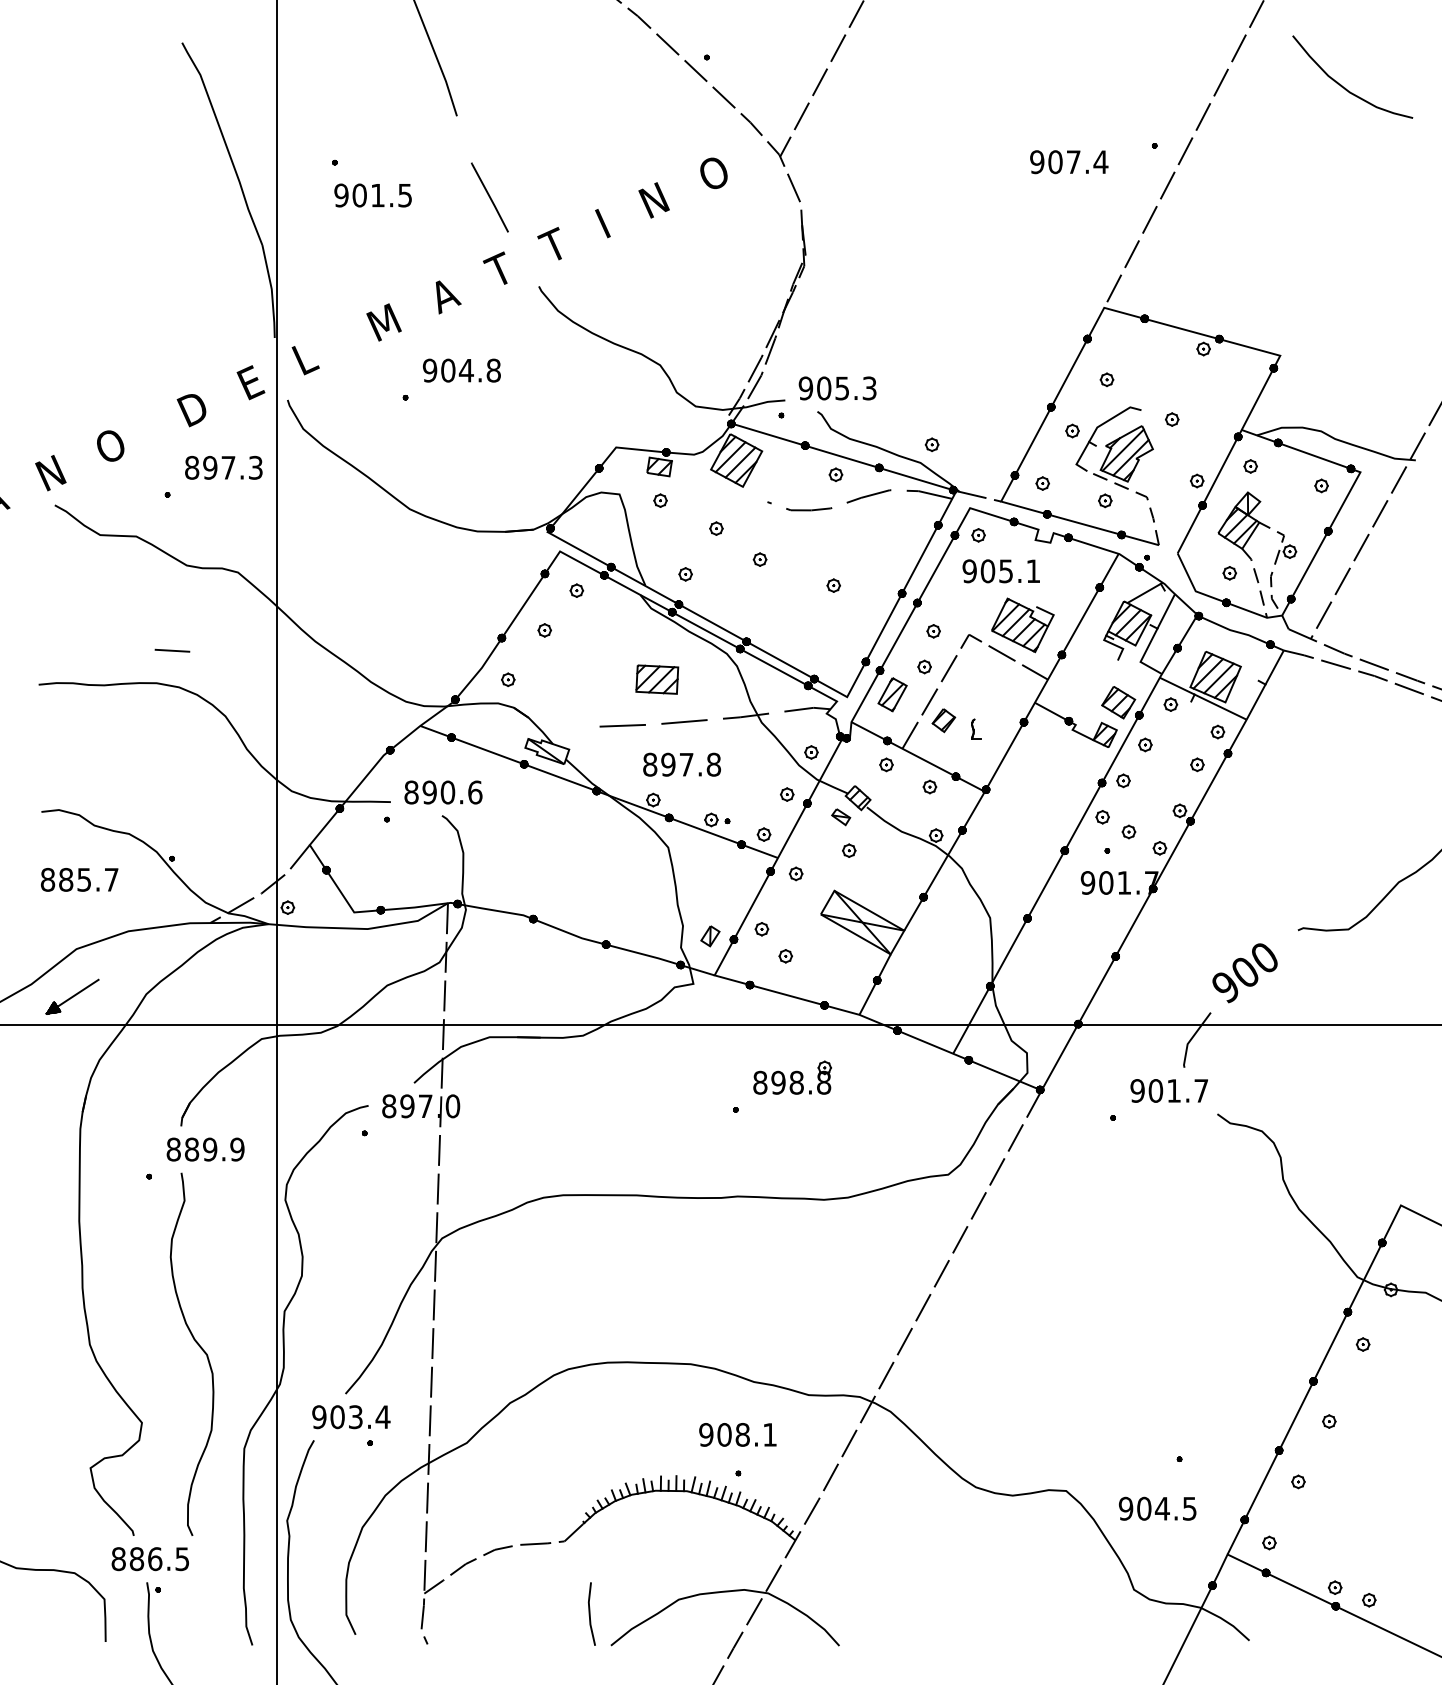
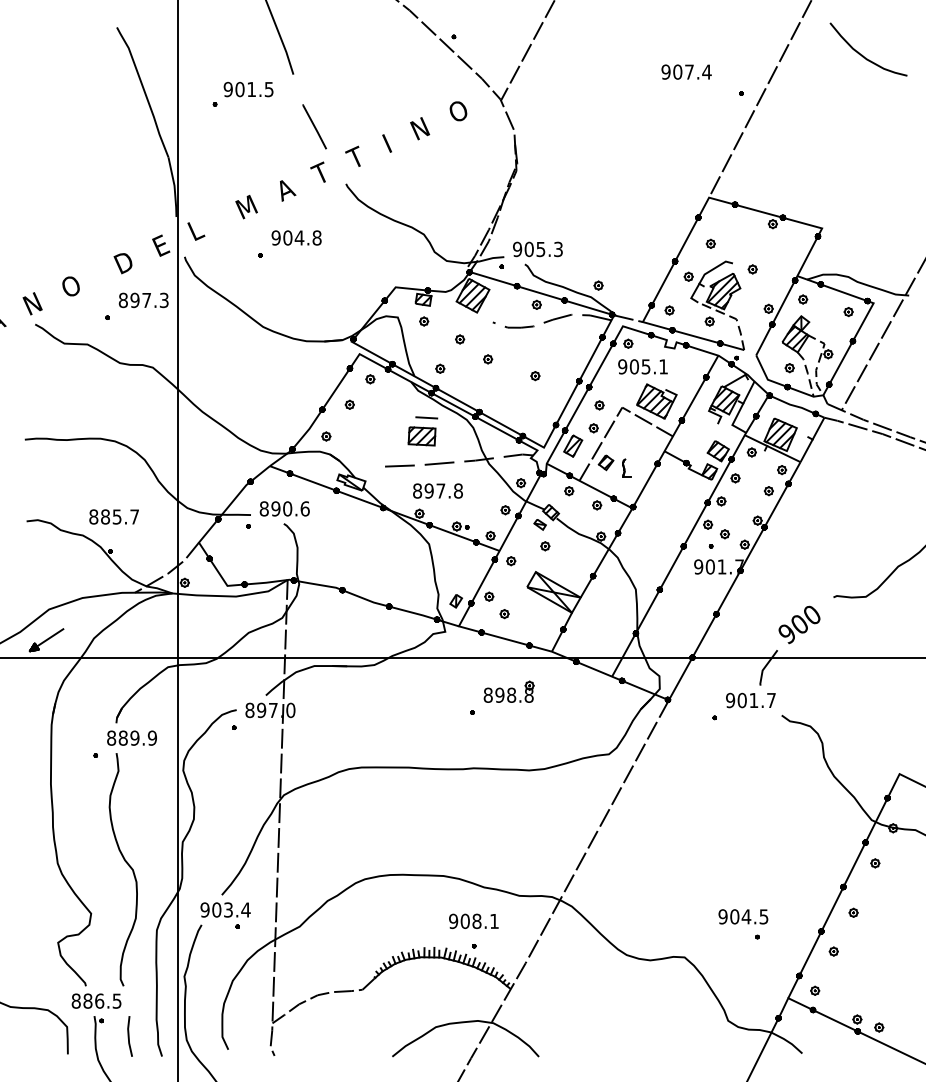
text: (1069, 161) -> (686, 71), moved
text: (372, 195) -> (248, 89), moved
line: (172, 650) -> (426, 417), moved
part: (975, 728) -> (626, 467), size x1.43
text: (78, 879) -> (113, 516), moved
text: (1157, 1508) -> (743, 916), moved
line: (590, 1614) -> (129, 1036), moved

